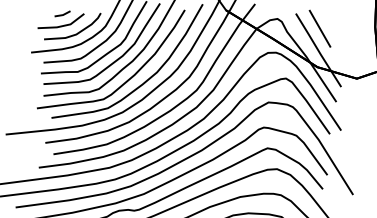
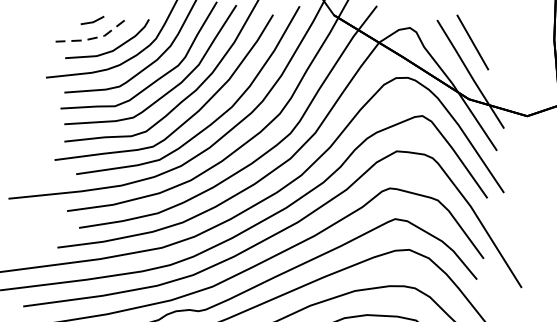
line: (62, 26) -> (92, 39), solid -> dashed

